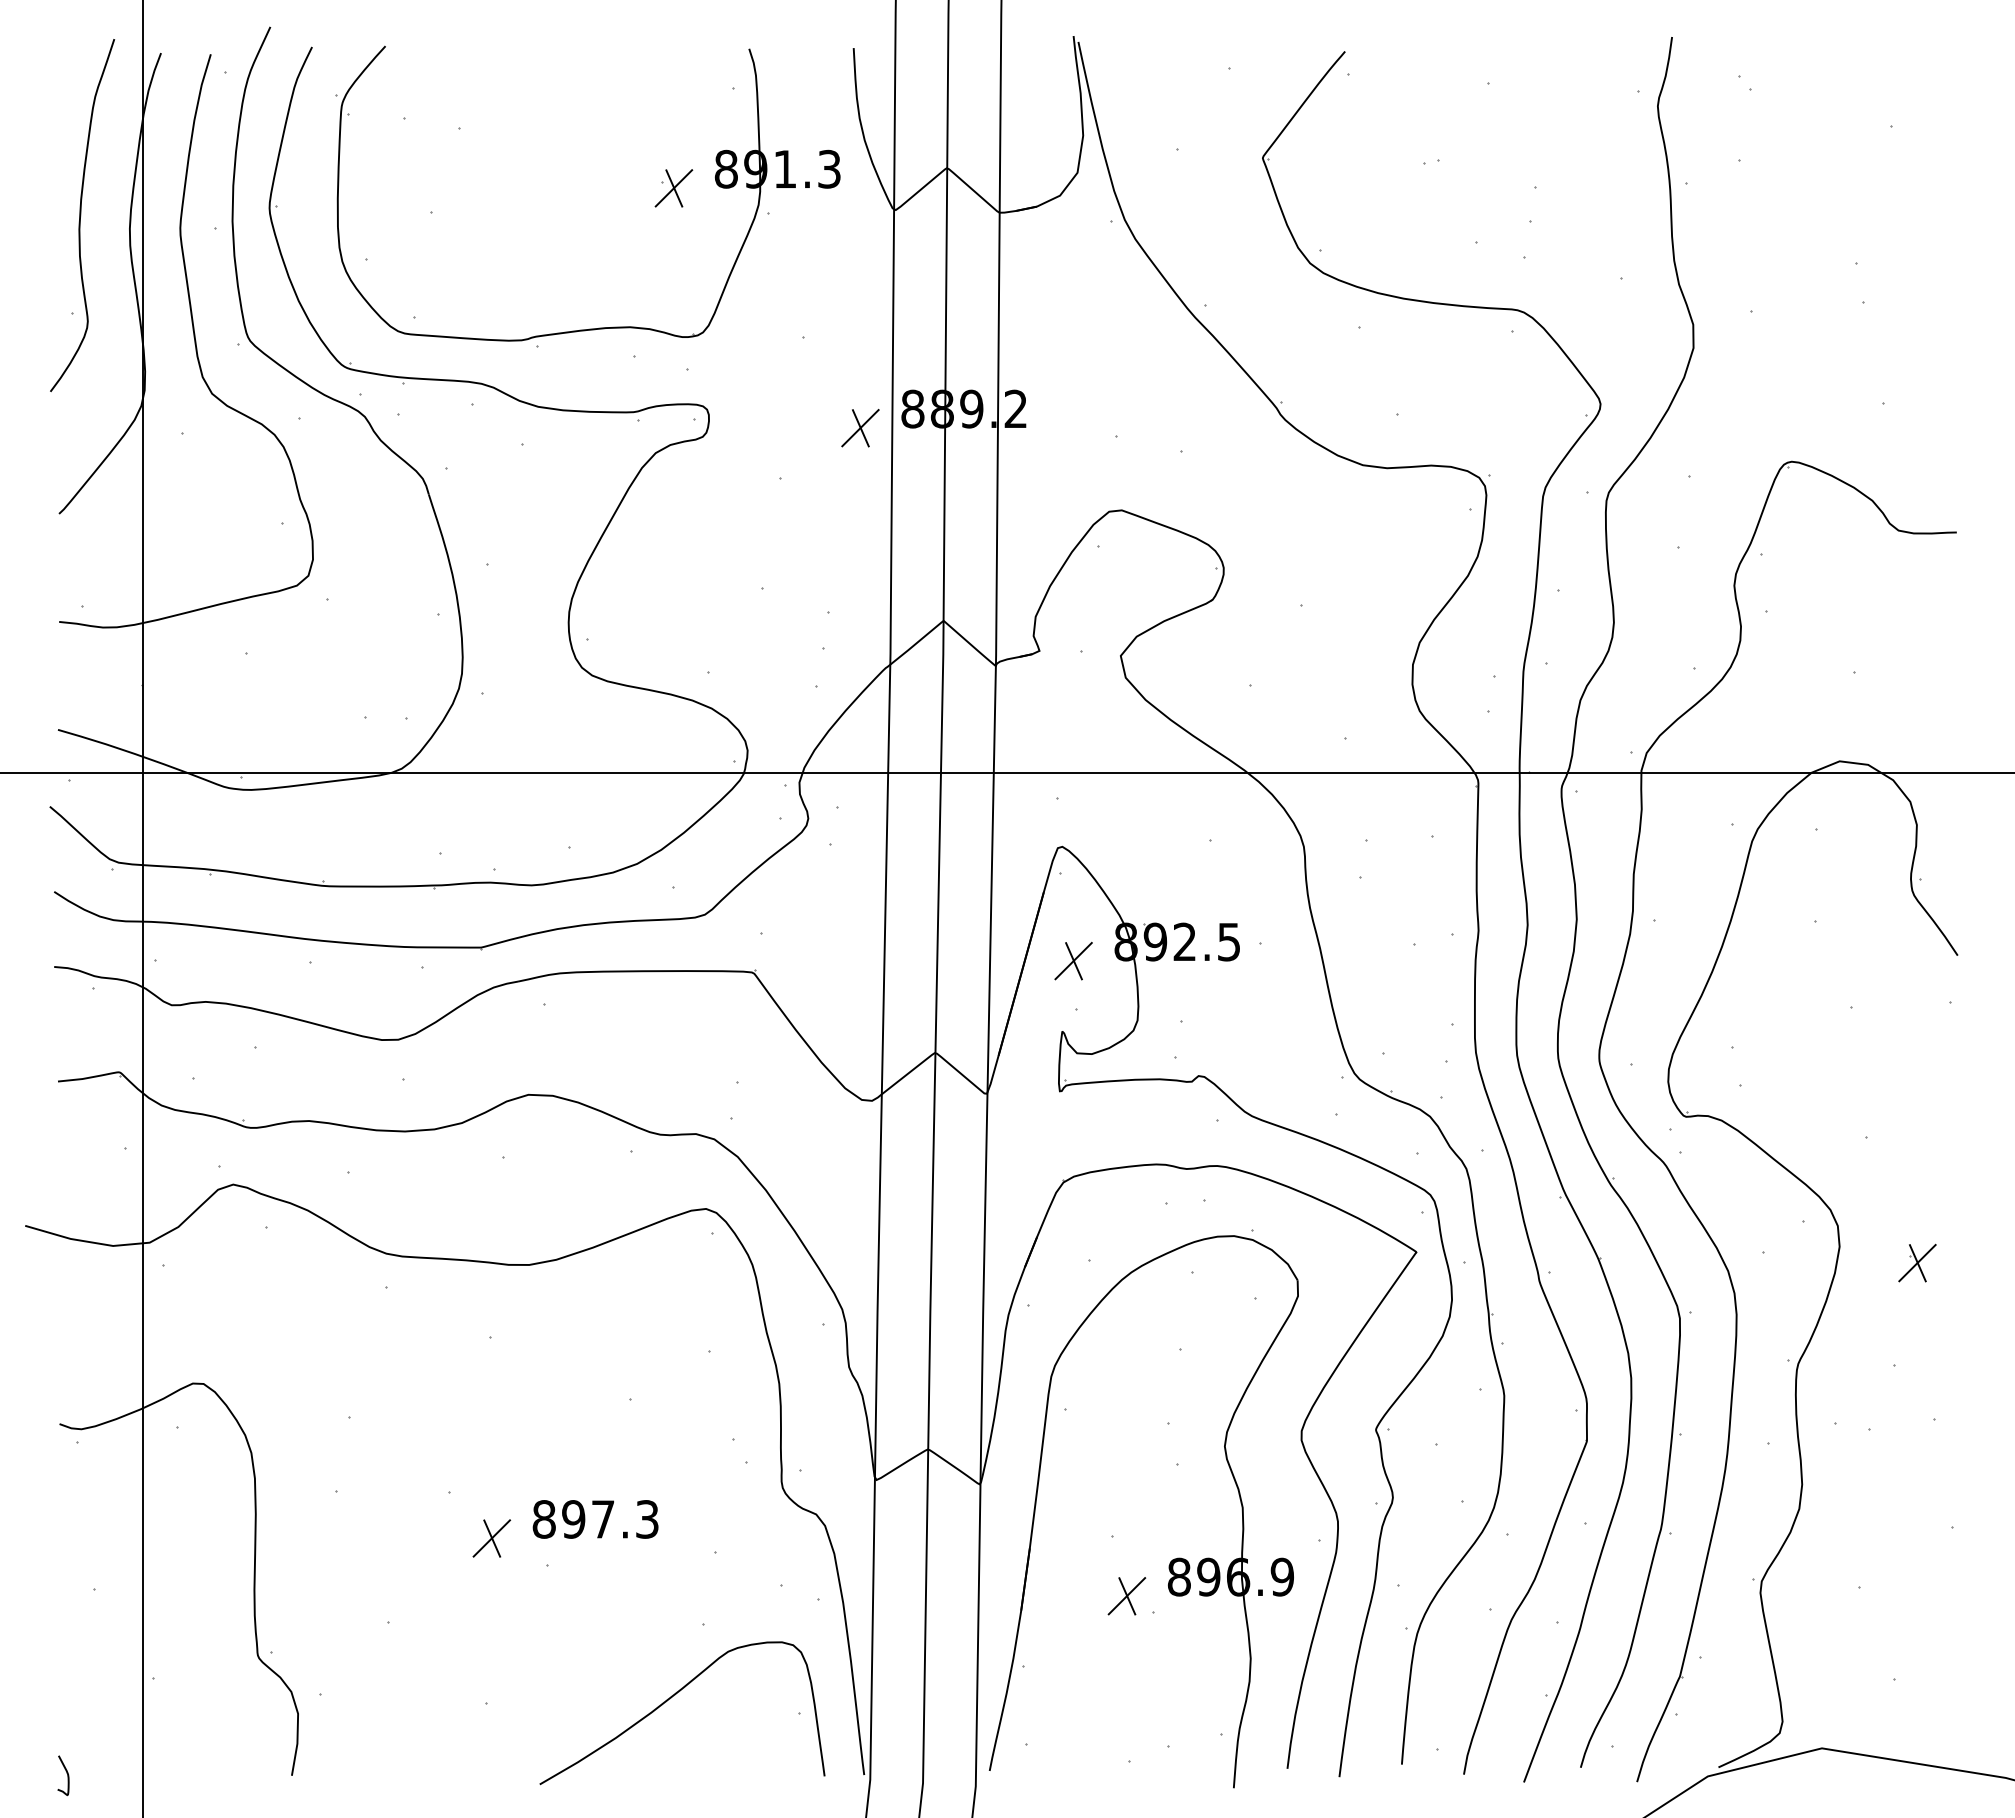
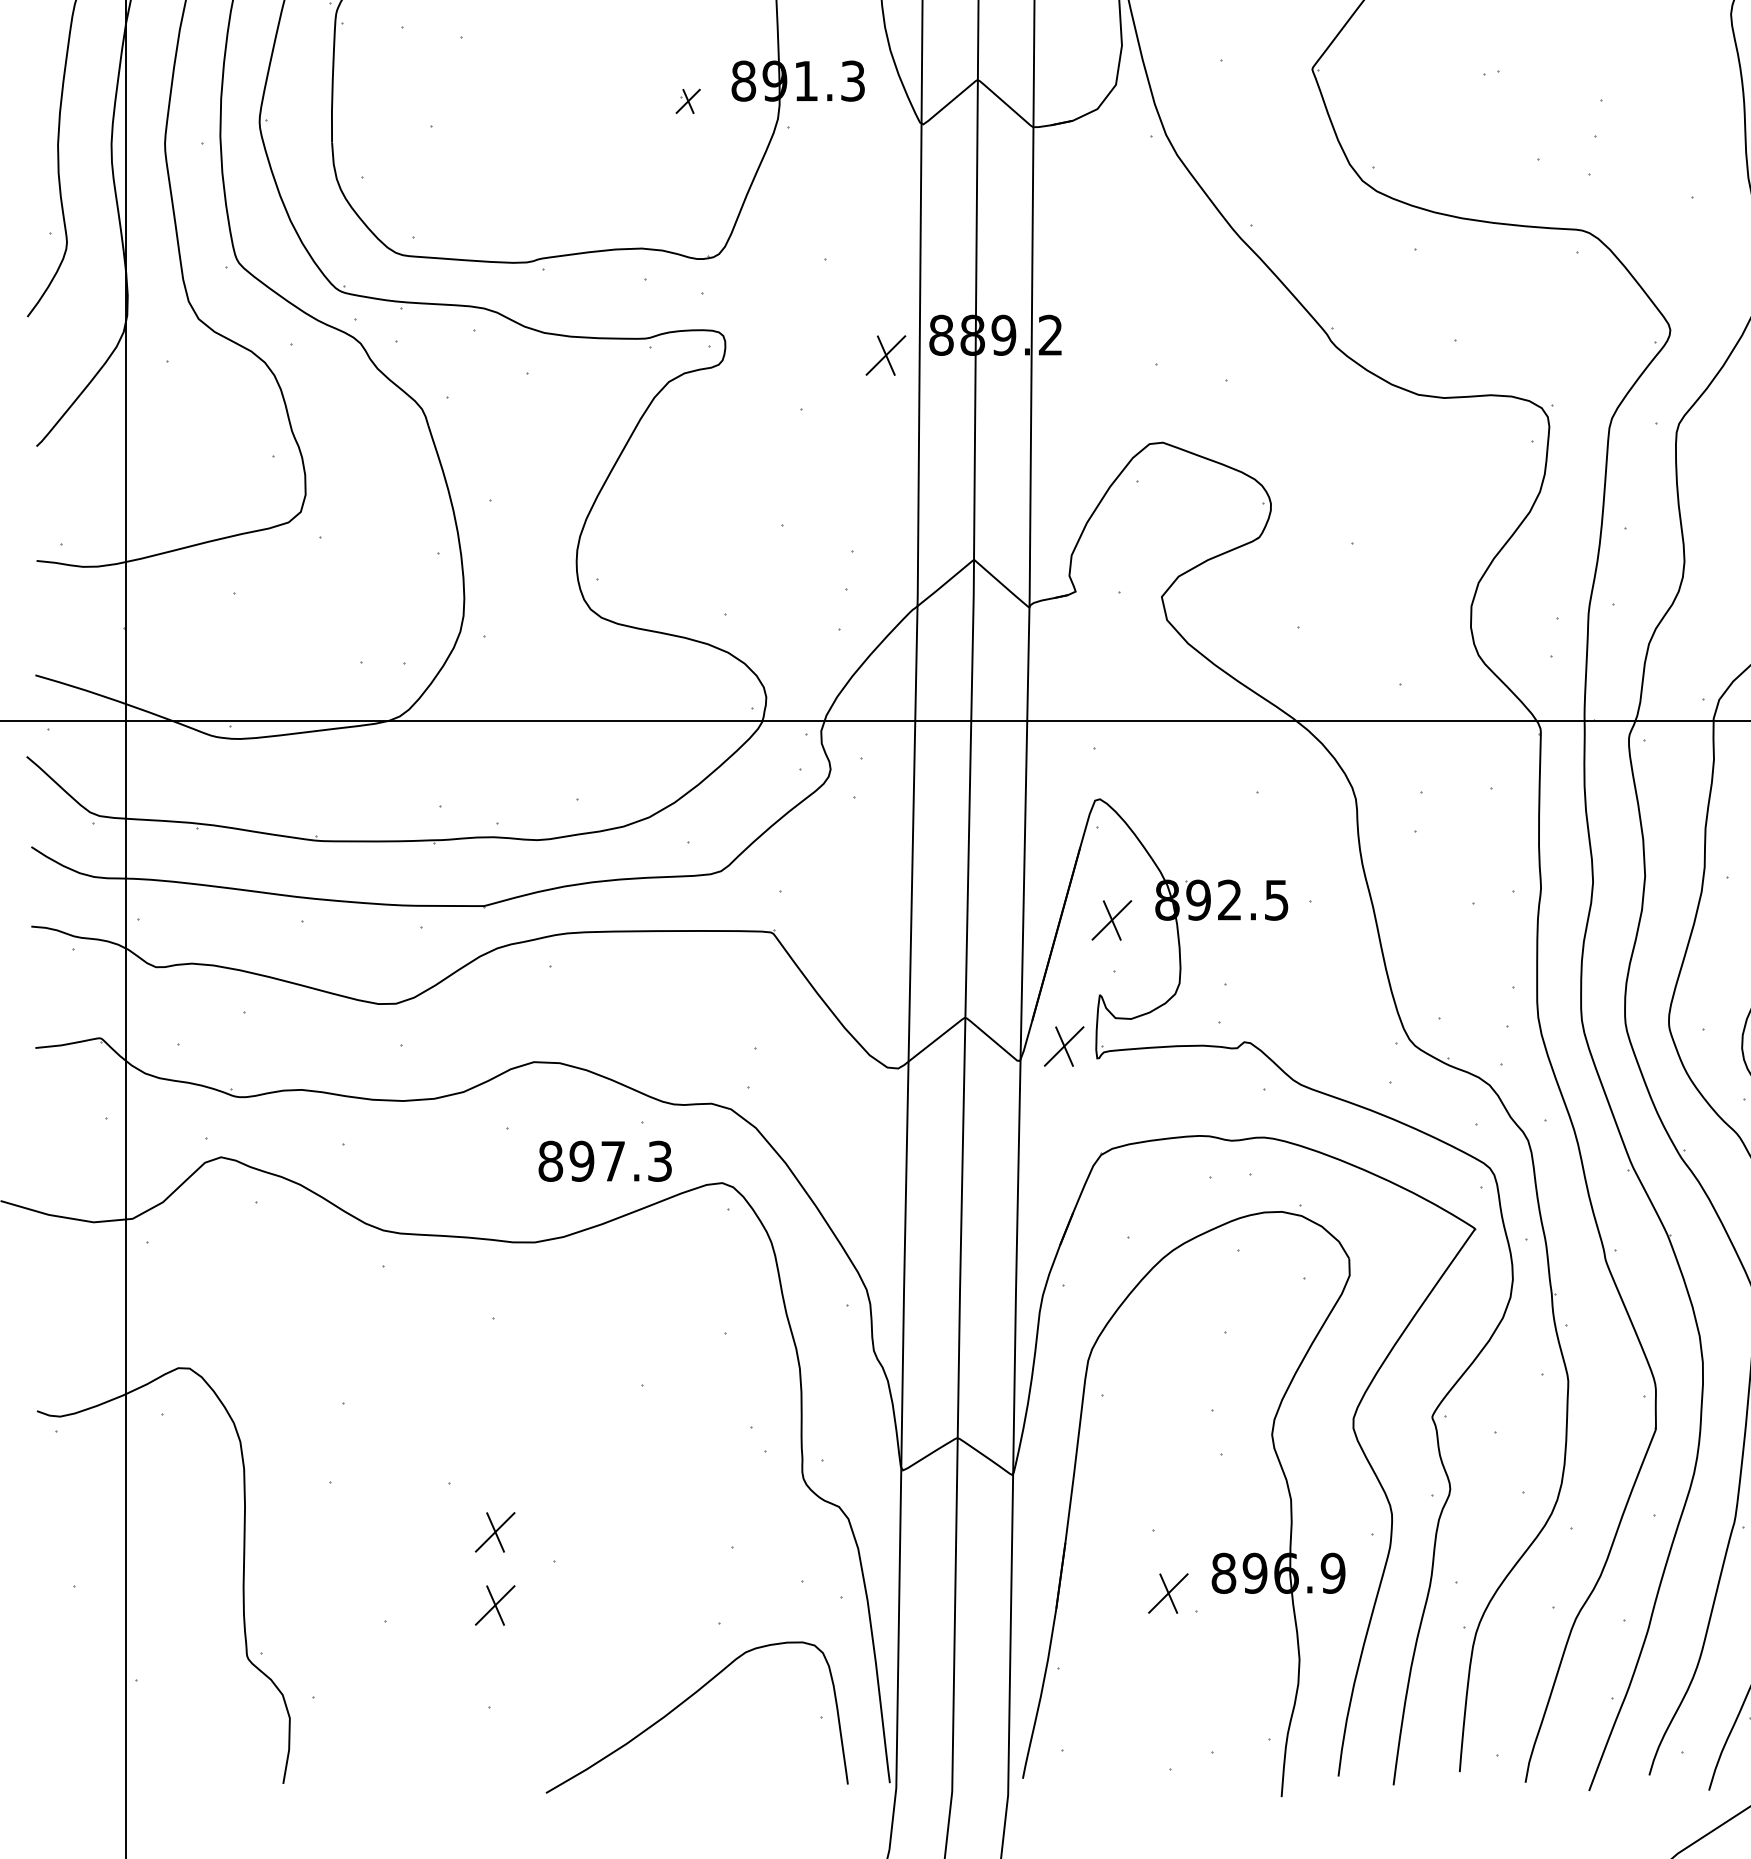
part: (673, 188) -> (687, 101), size x0.6
part: (1028, 1079) -> (1064, 1045), added
text: (595, 1519) -> (605, 1161), moved
part: (491, 1607) -> (494, 1605), added
curve: (66, 1773) -> (44, 1781), removed

